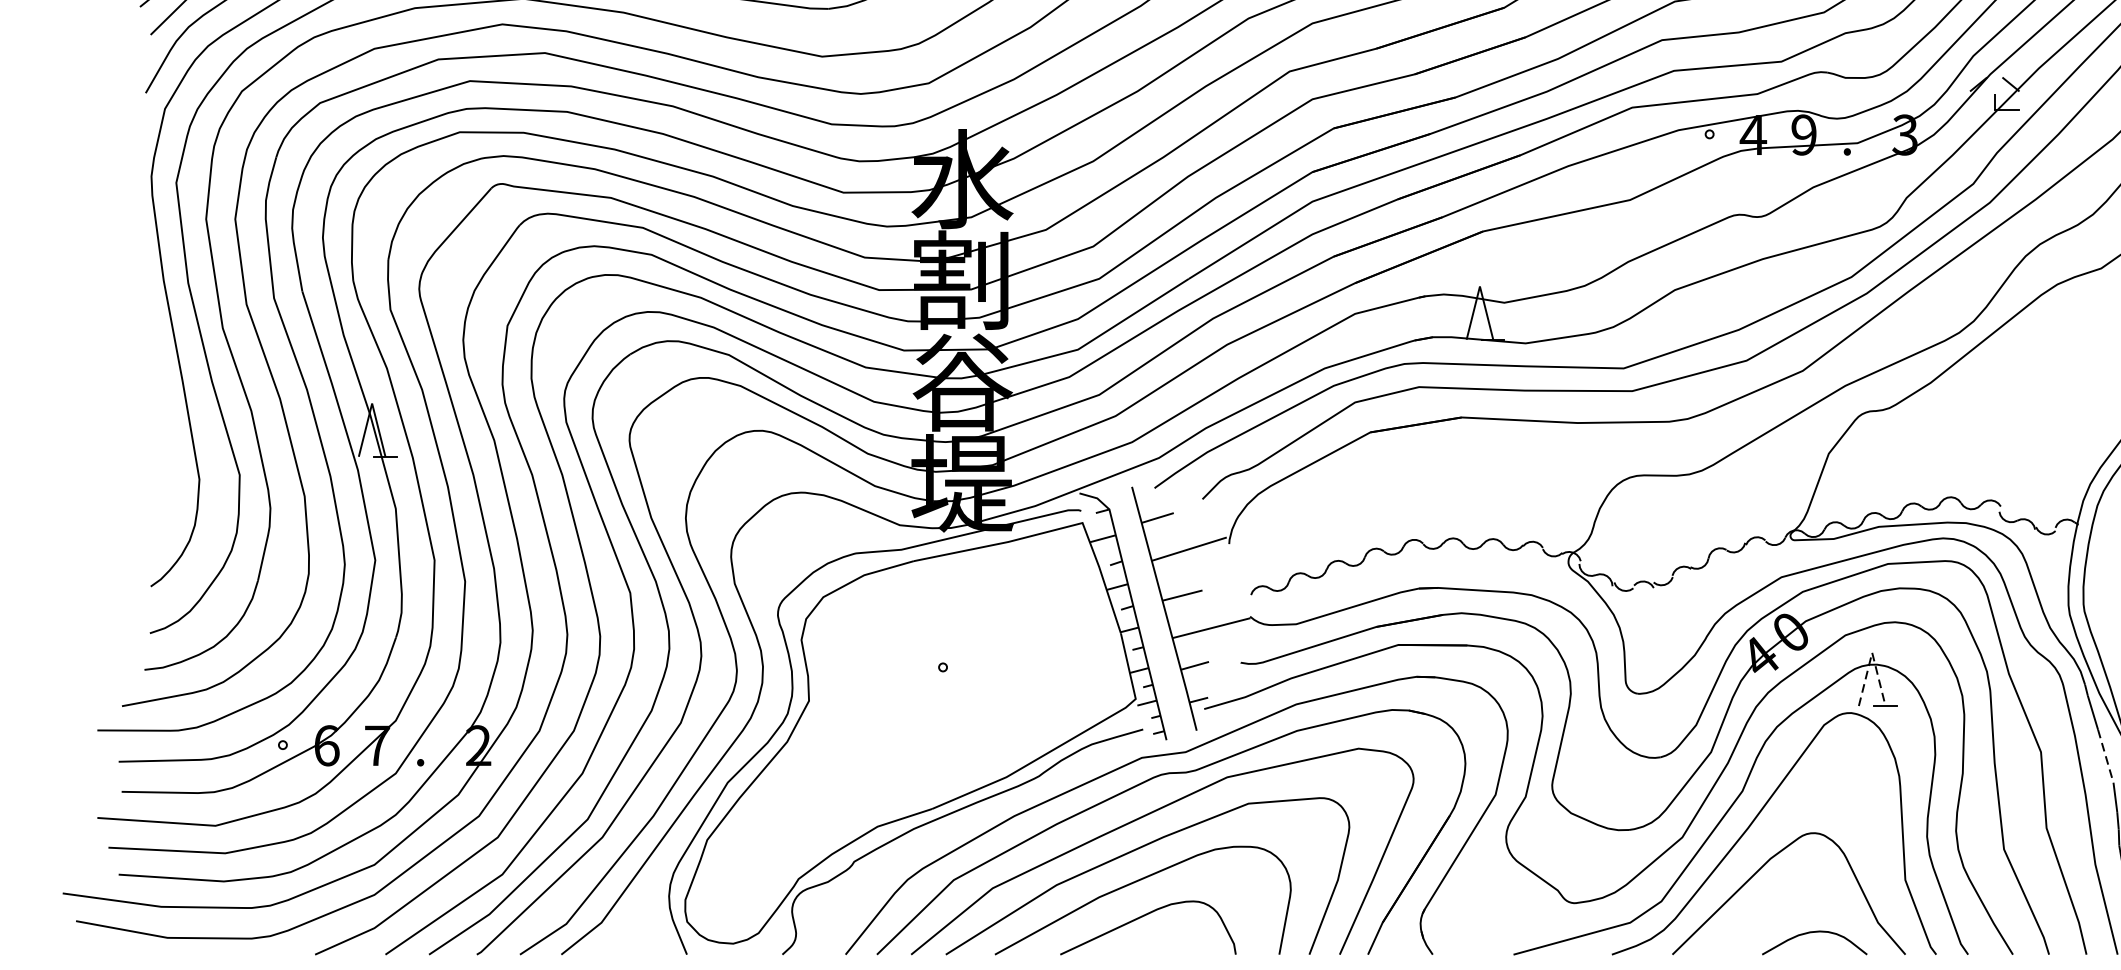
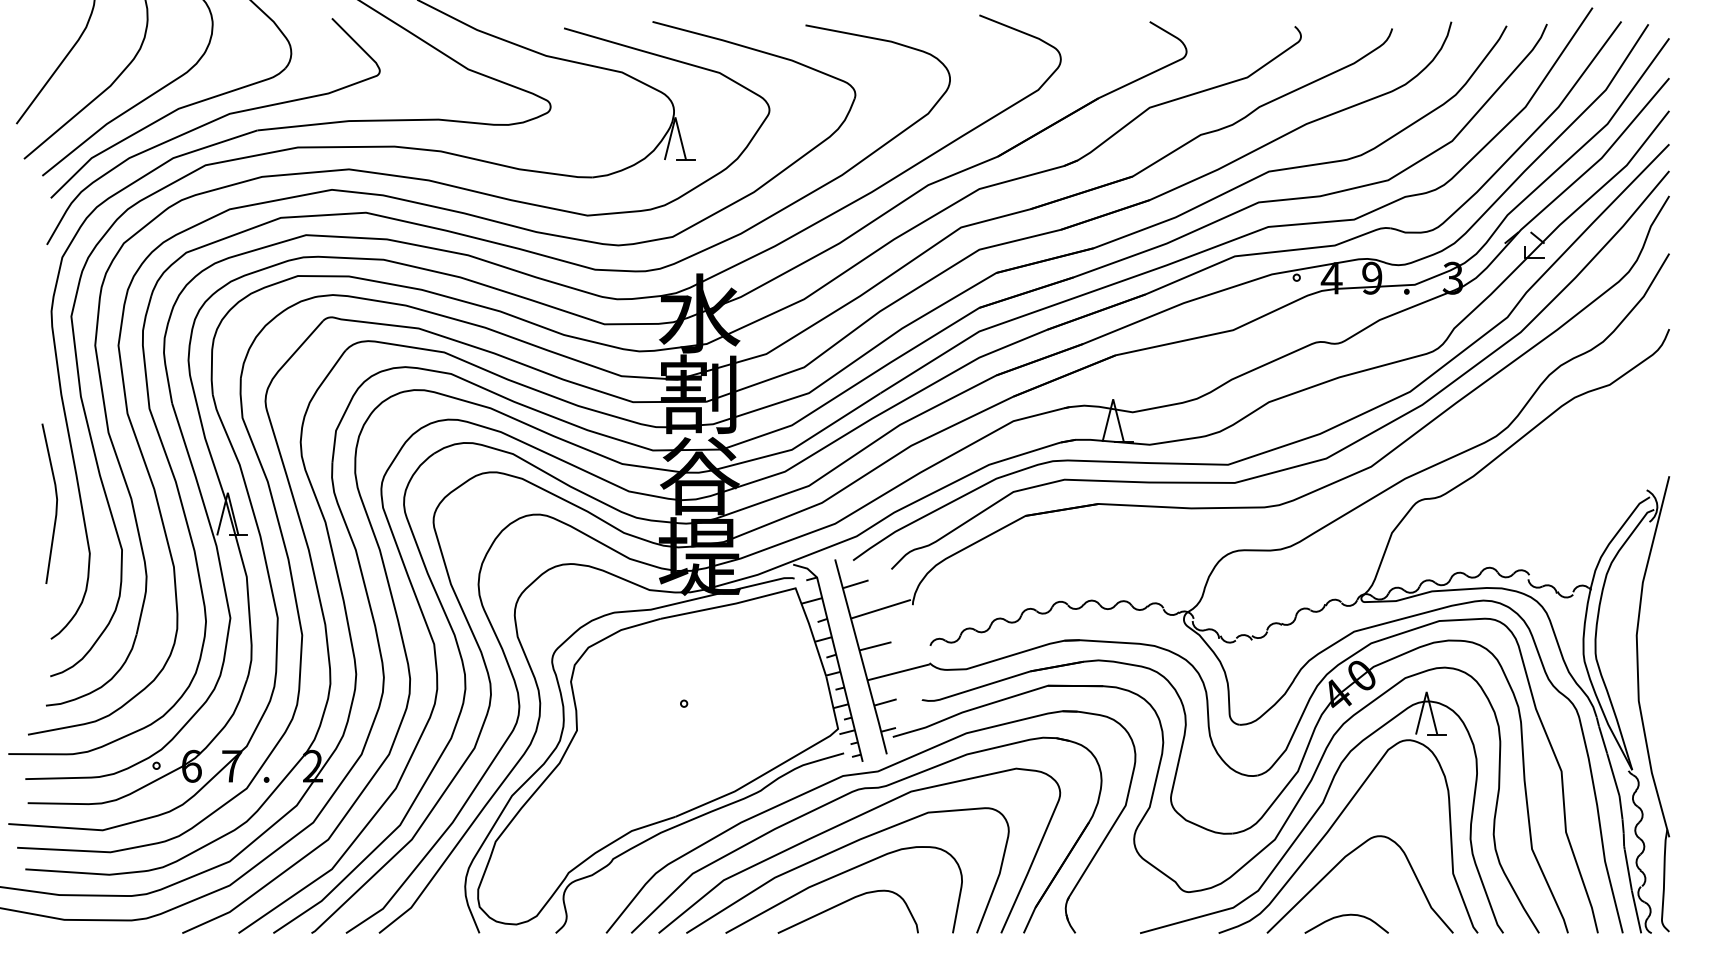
line: (156, 420) -> (55, 506), added
line: (1871, 652) -> (1426, 691), dashed -> solid
line: (2105, 757) -> (1613, 775), dashed -> solid
curve: (1813, 933) -> (1345, 916), moved

